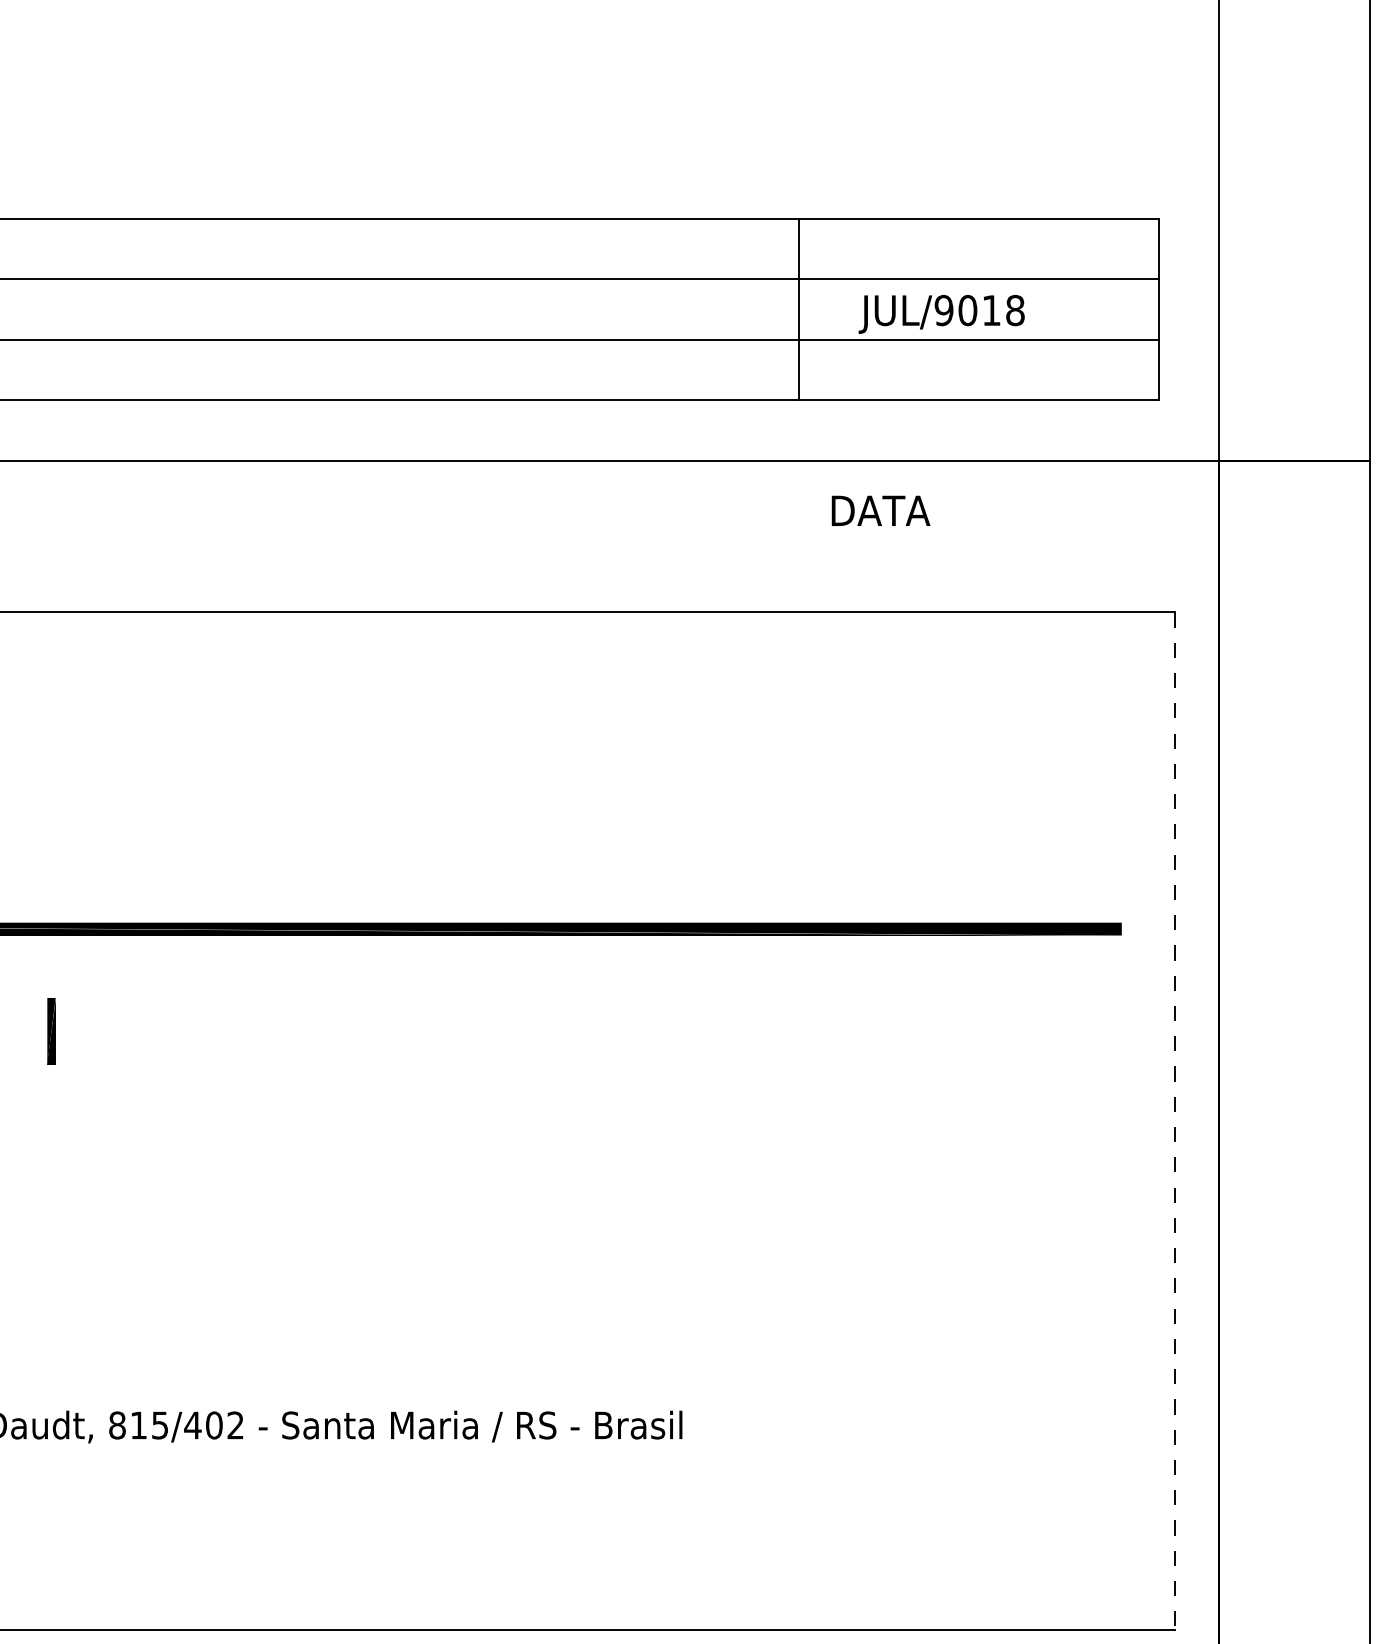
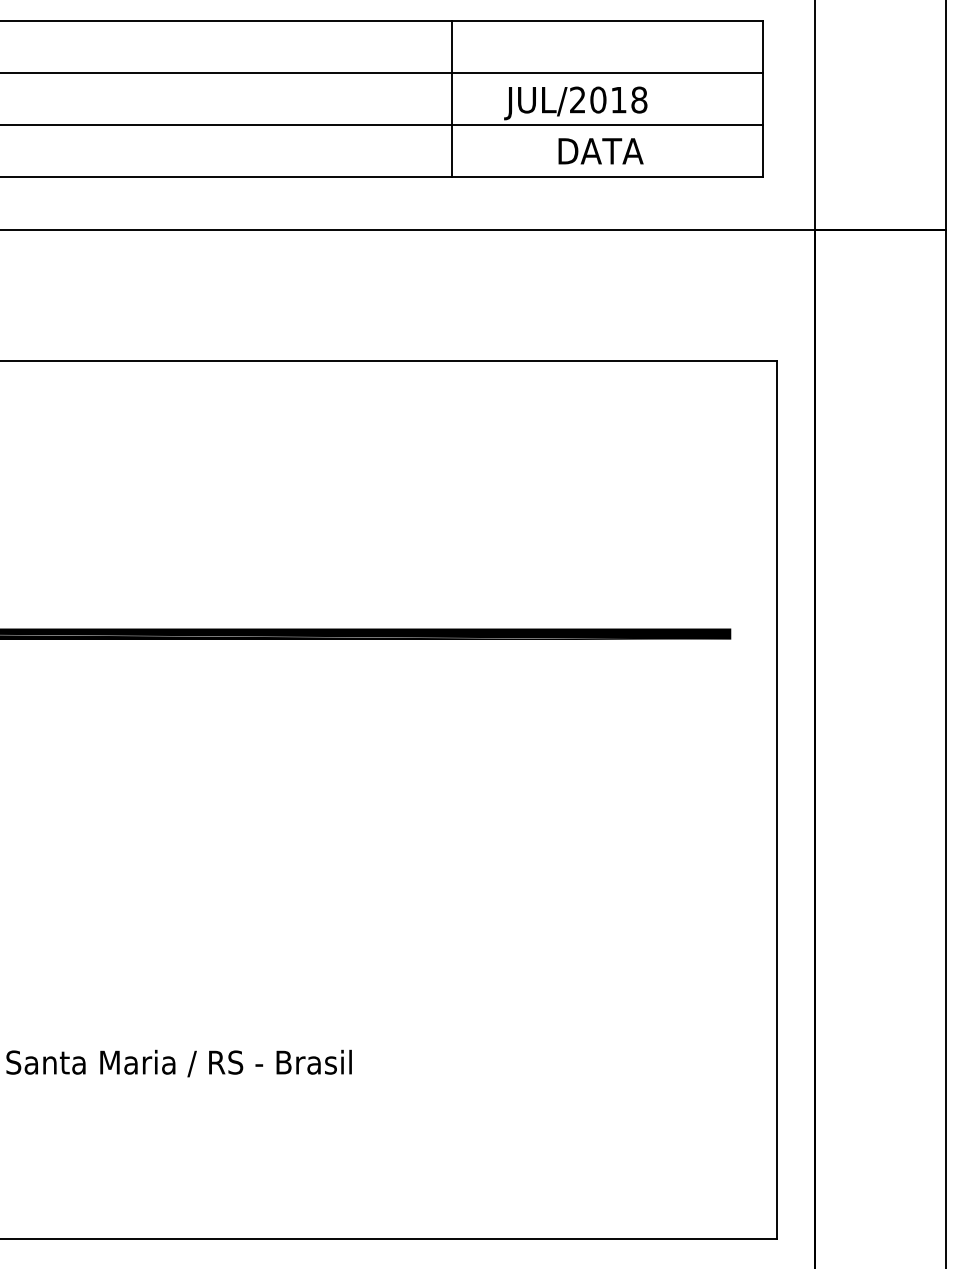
text: (943, 310) -> (577, 100), JUL/9018 -> JUL/2018
text: (880, 510) -> (600, 150), moved
line: (1174, 1121) -> (776, 800), dashed -> solid

